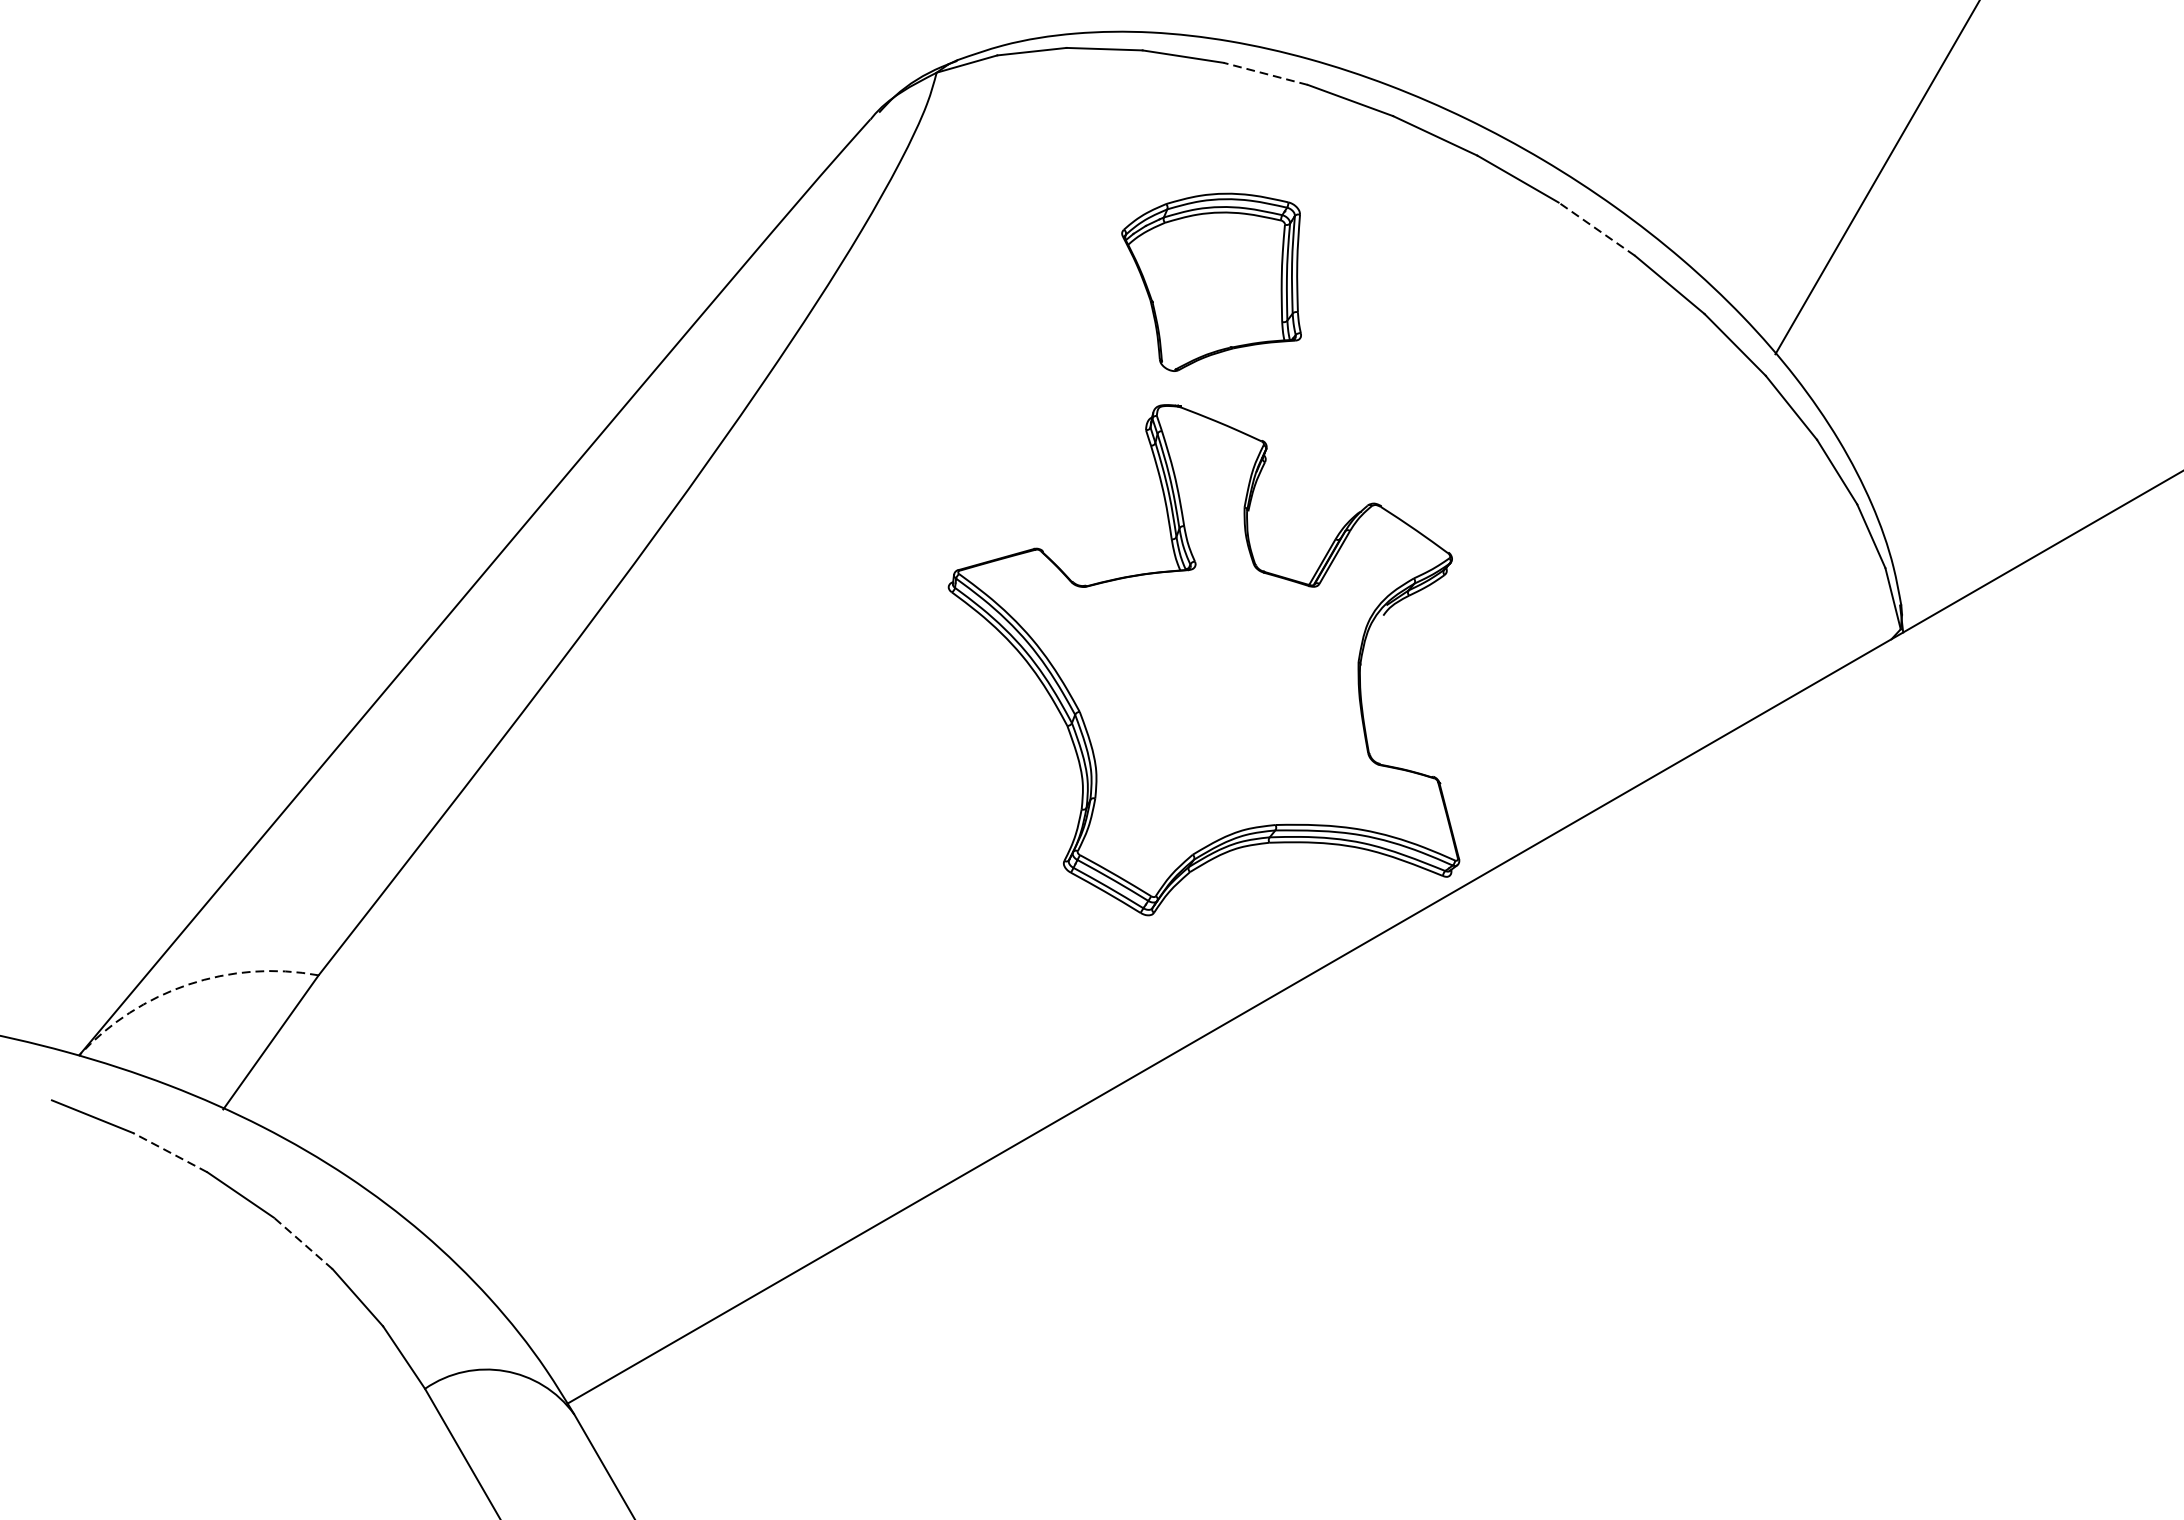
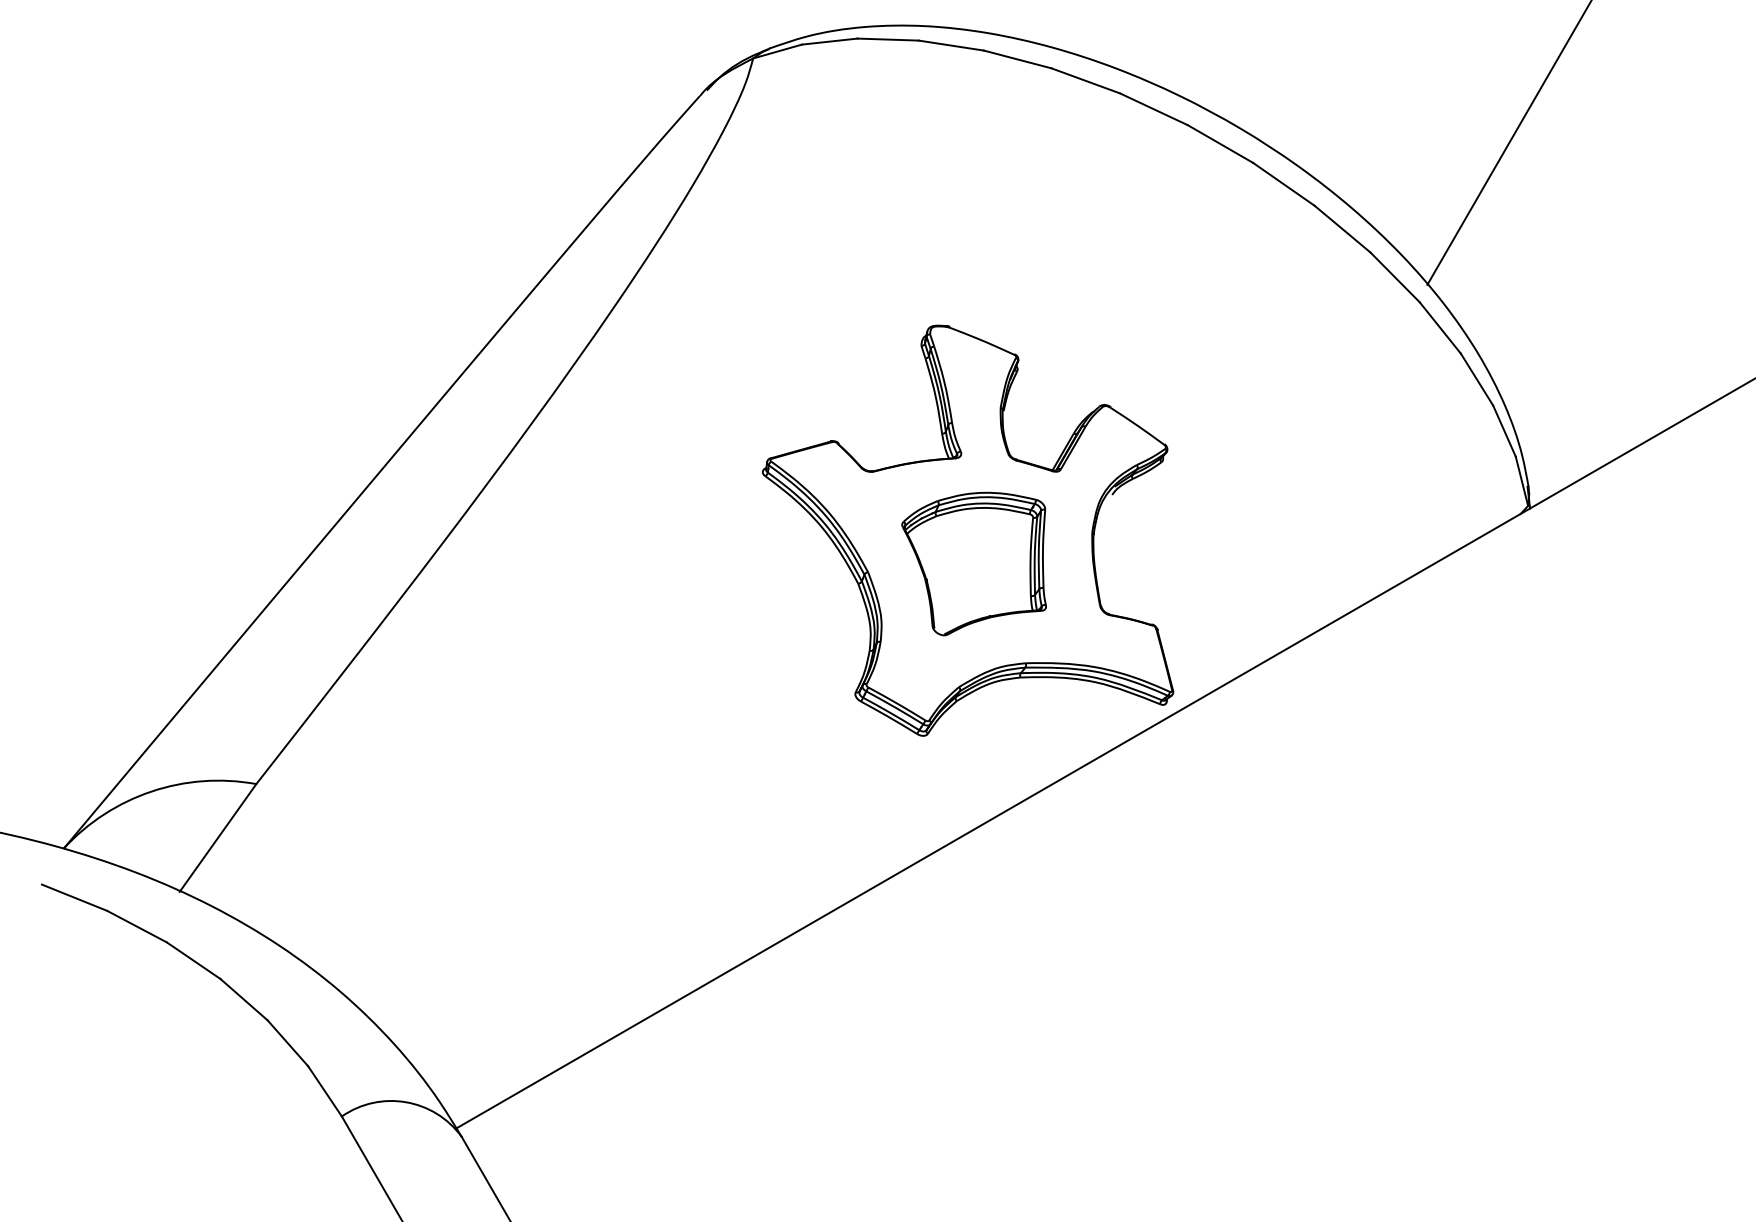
line: (1265, 73) -> (1017, 59), dashed -> solid
line: (1596, 228) -> (1283, 183), dashed -> solid
part: (1210, 281) -> (973, 563), moved
arc: (188, 984) -> (151, 791), dashed -> solid
line: (170, 1152) -> (137, 926), dashed -> solid
line: (302, 1243) -> (243, 999), dashed -> solid

